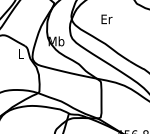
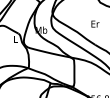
text: (107, 18) -> (95, 23), moved

